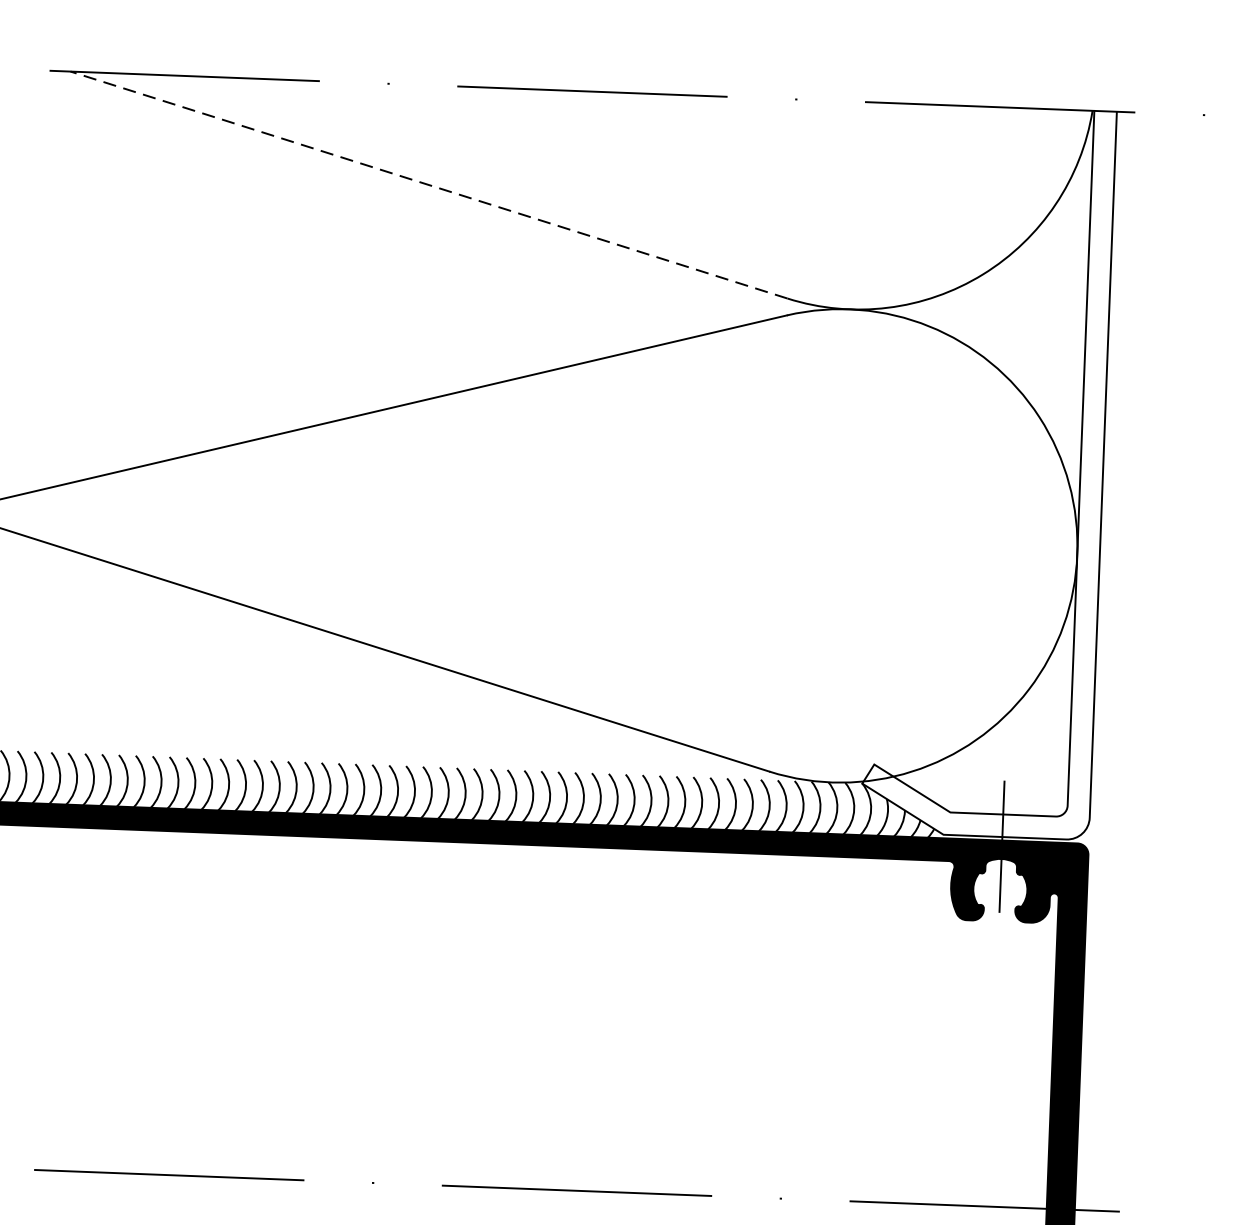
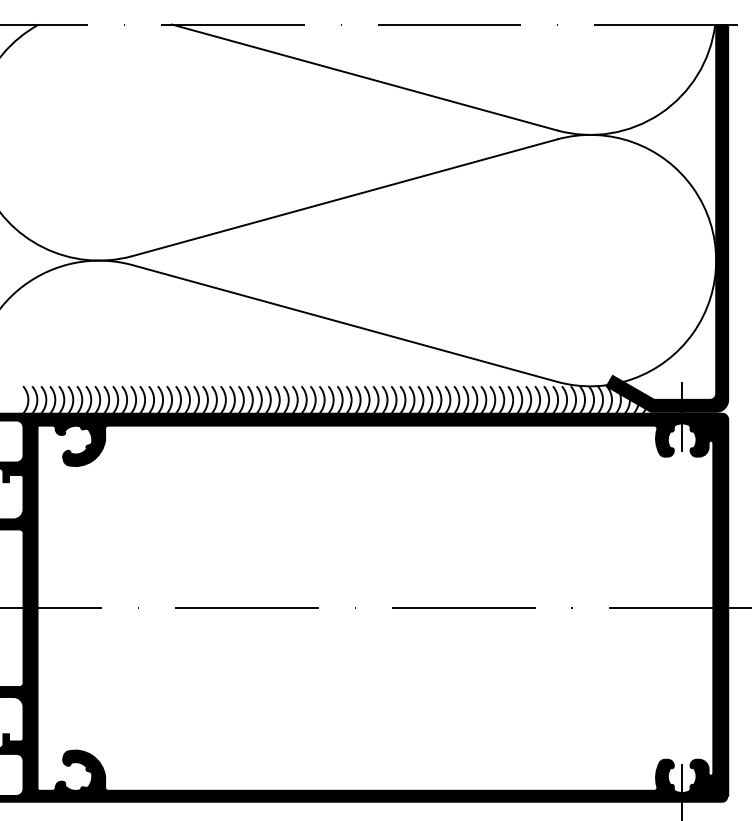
line: (428, 184) -> (364, 77), dashed -> solid
fill: (988, 470) -> (667, 217), added

